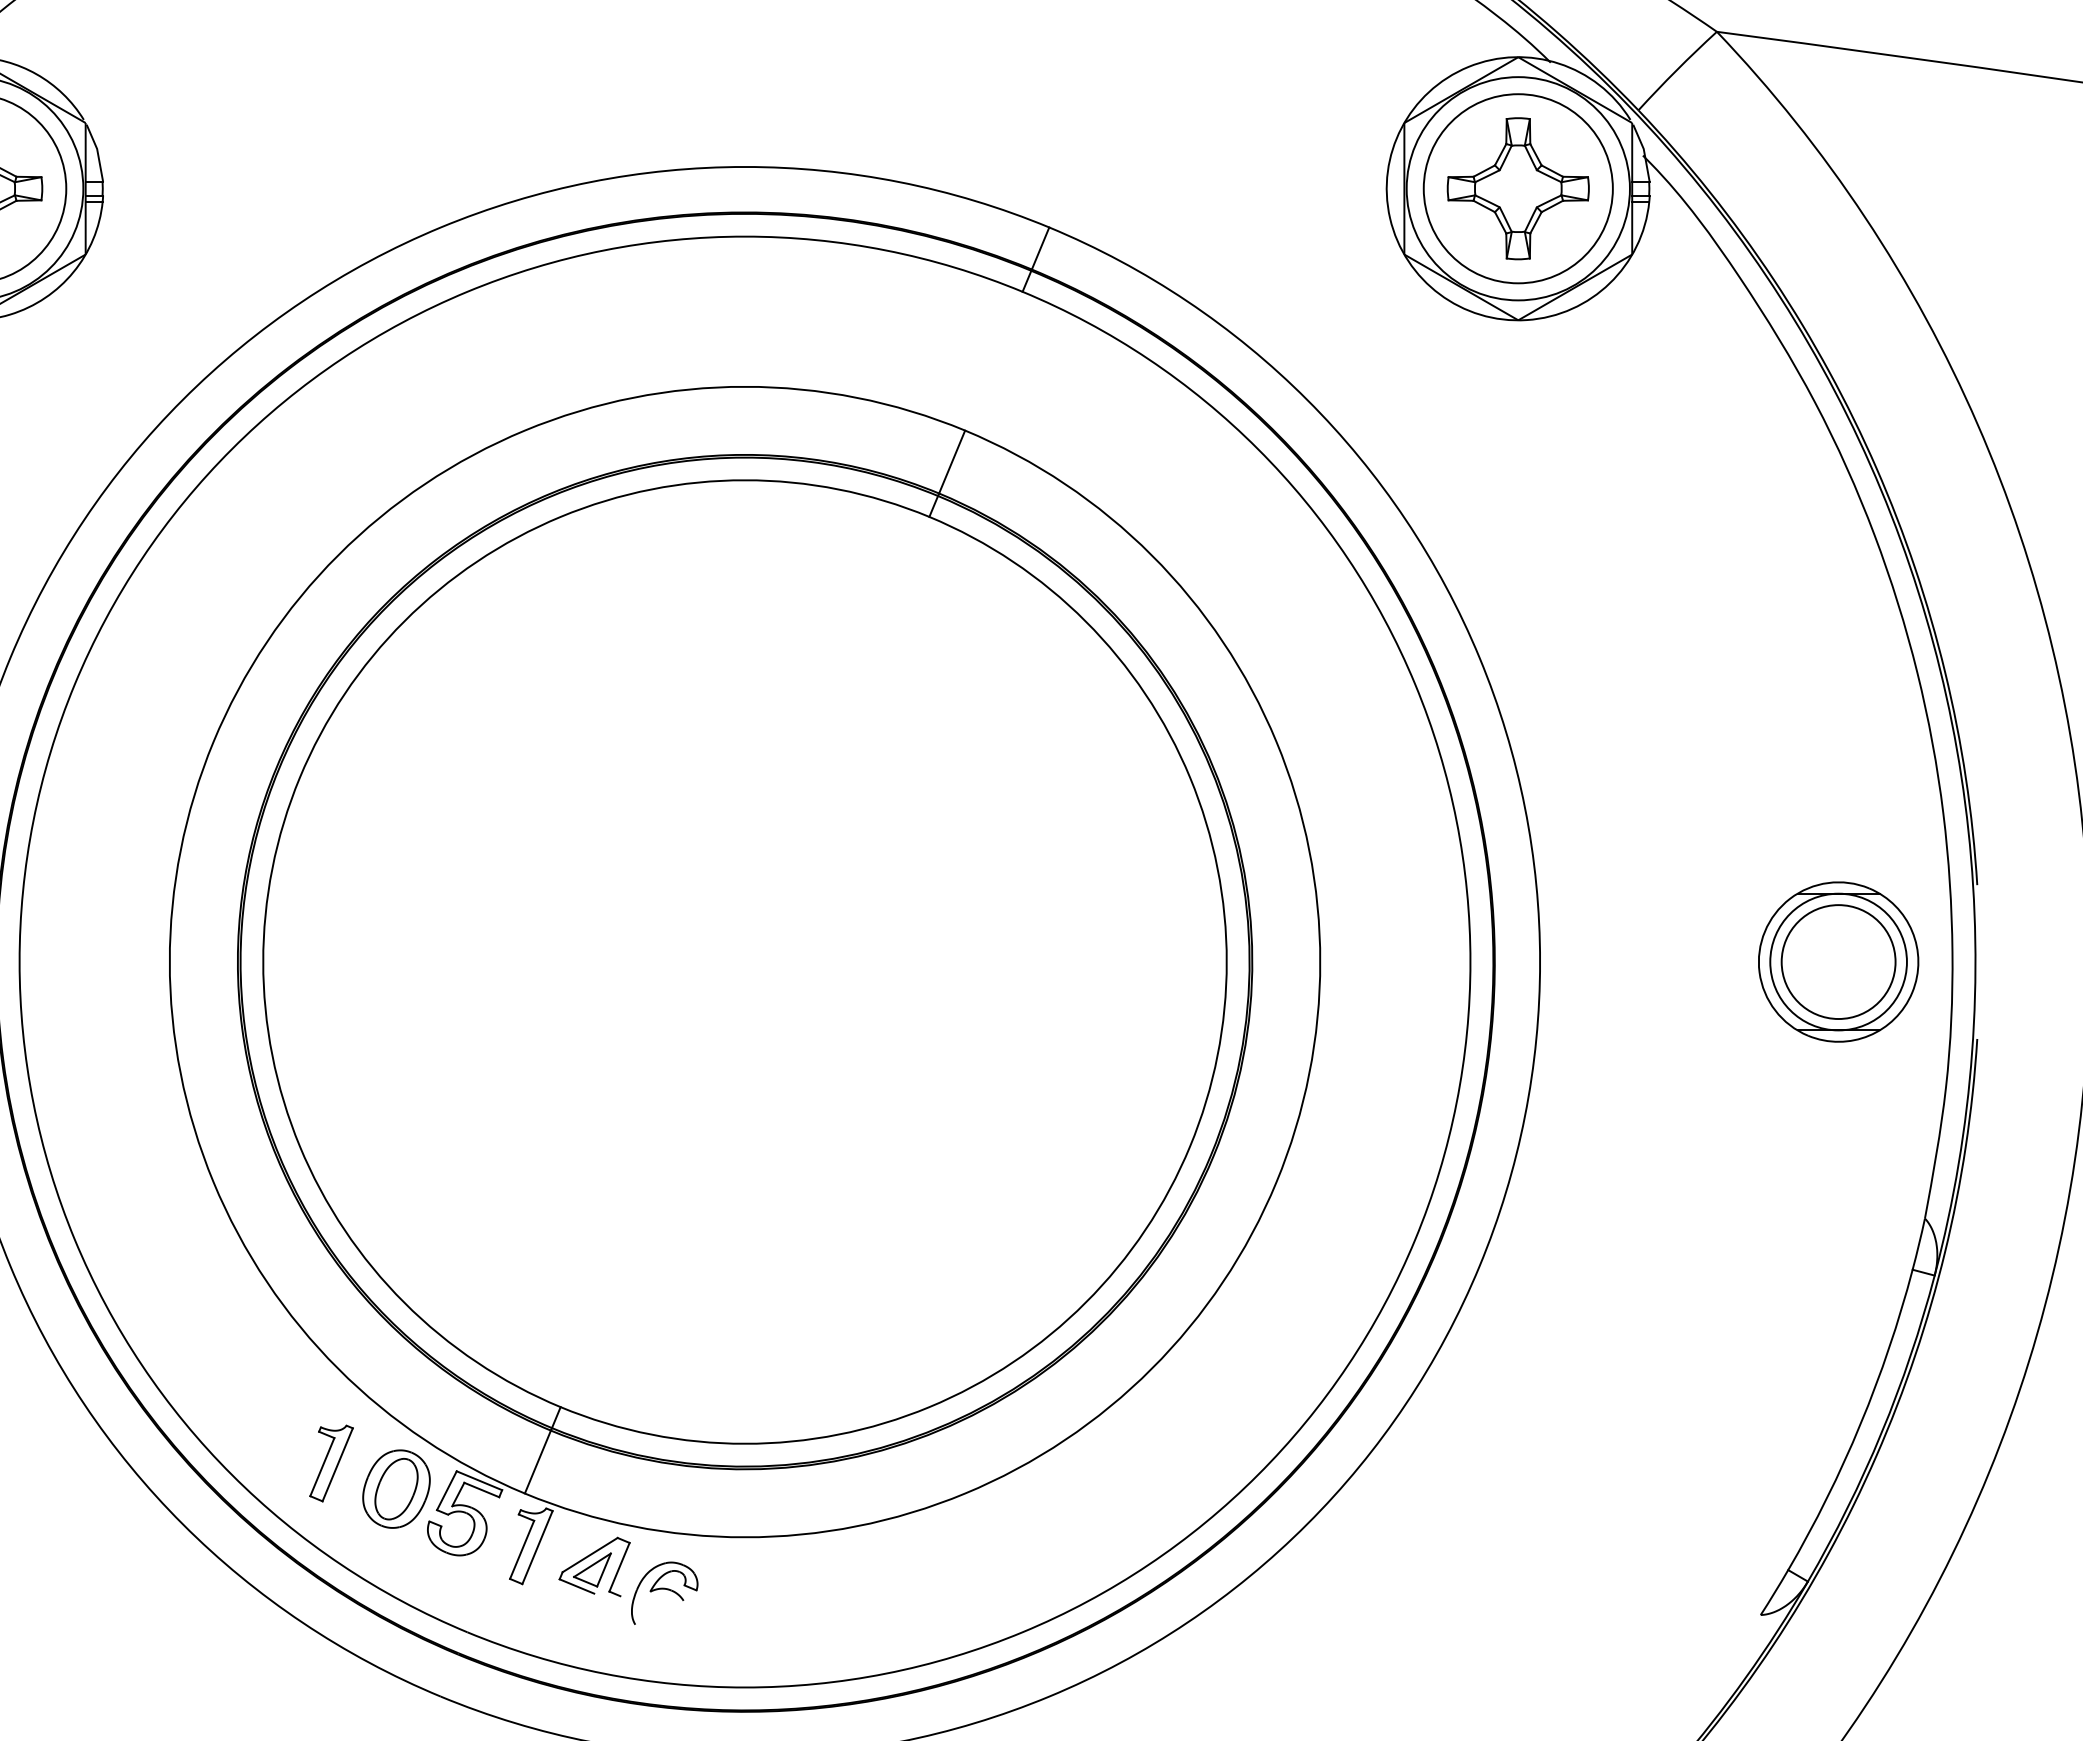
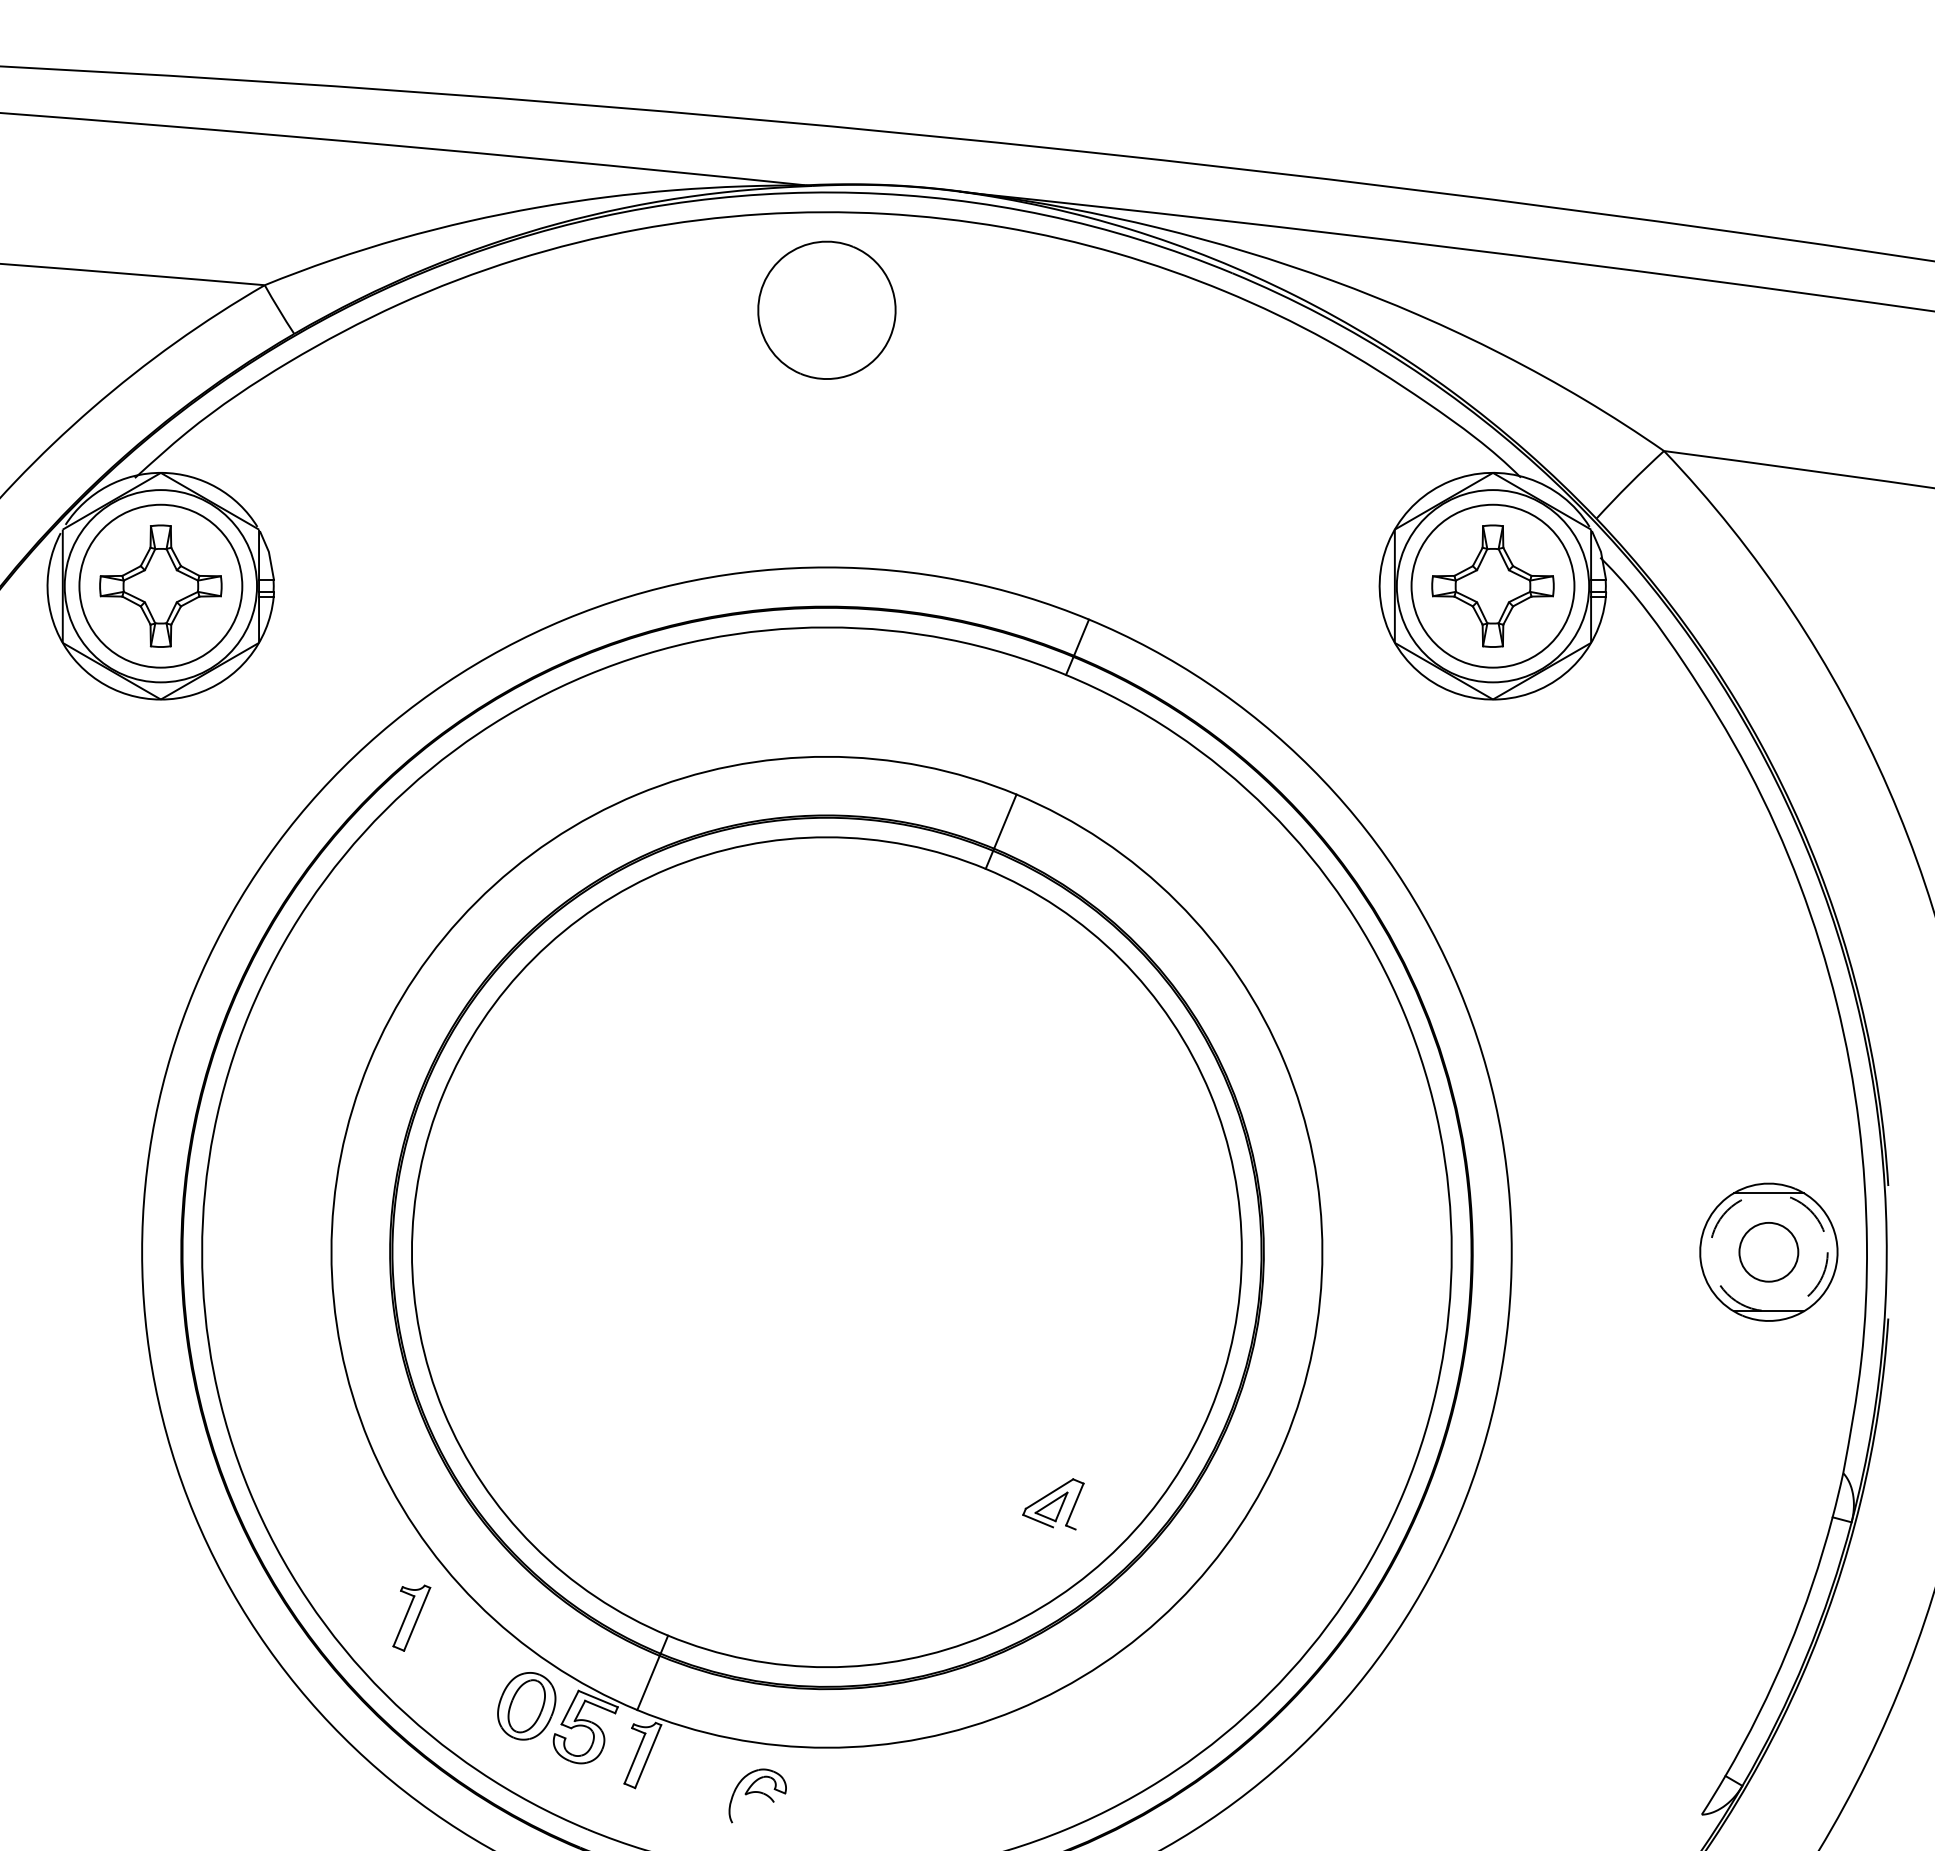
circle: (1838, 962) -> (1768, 1252), size x0.6
circle: (1838, 962) -> (1768, 1252), solid -> dashed
part: (331, 1462) -> (411, 1617), moved
part: (594, 1567) -> (1053, 1504), moved

